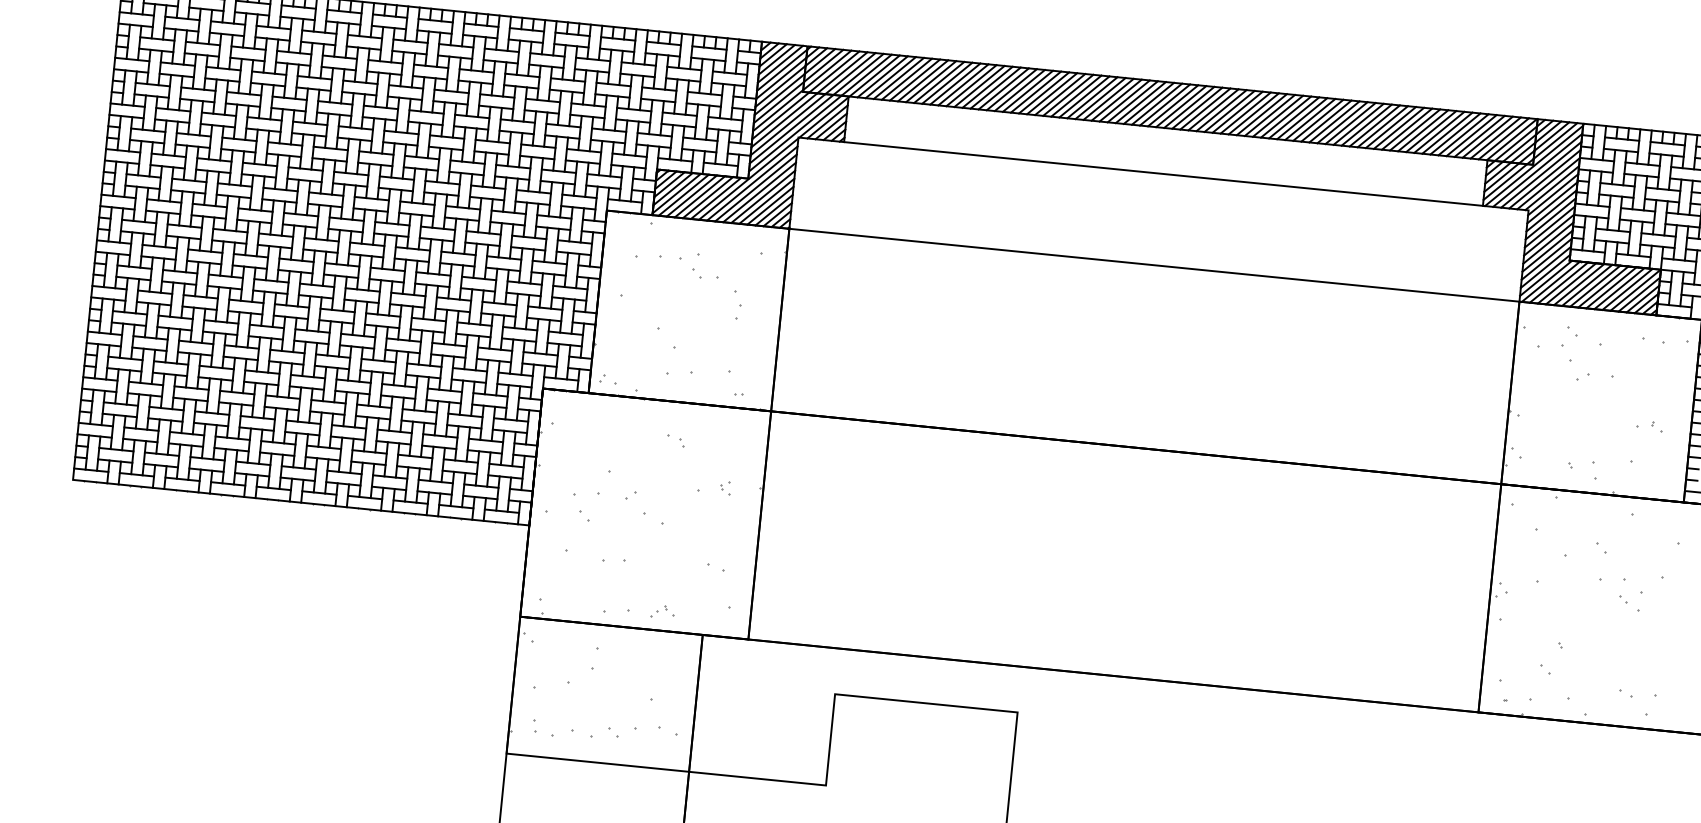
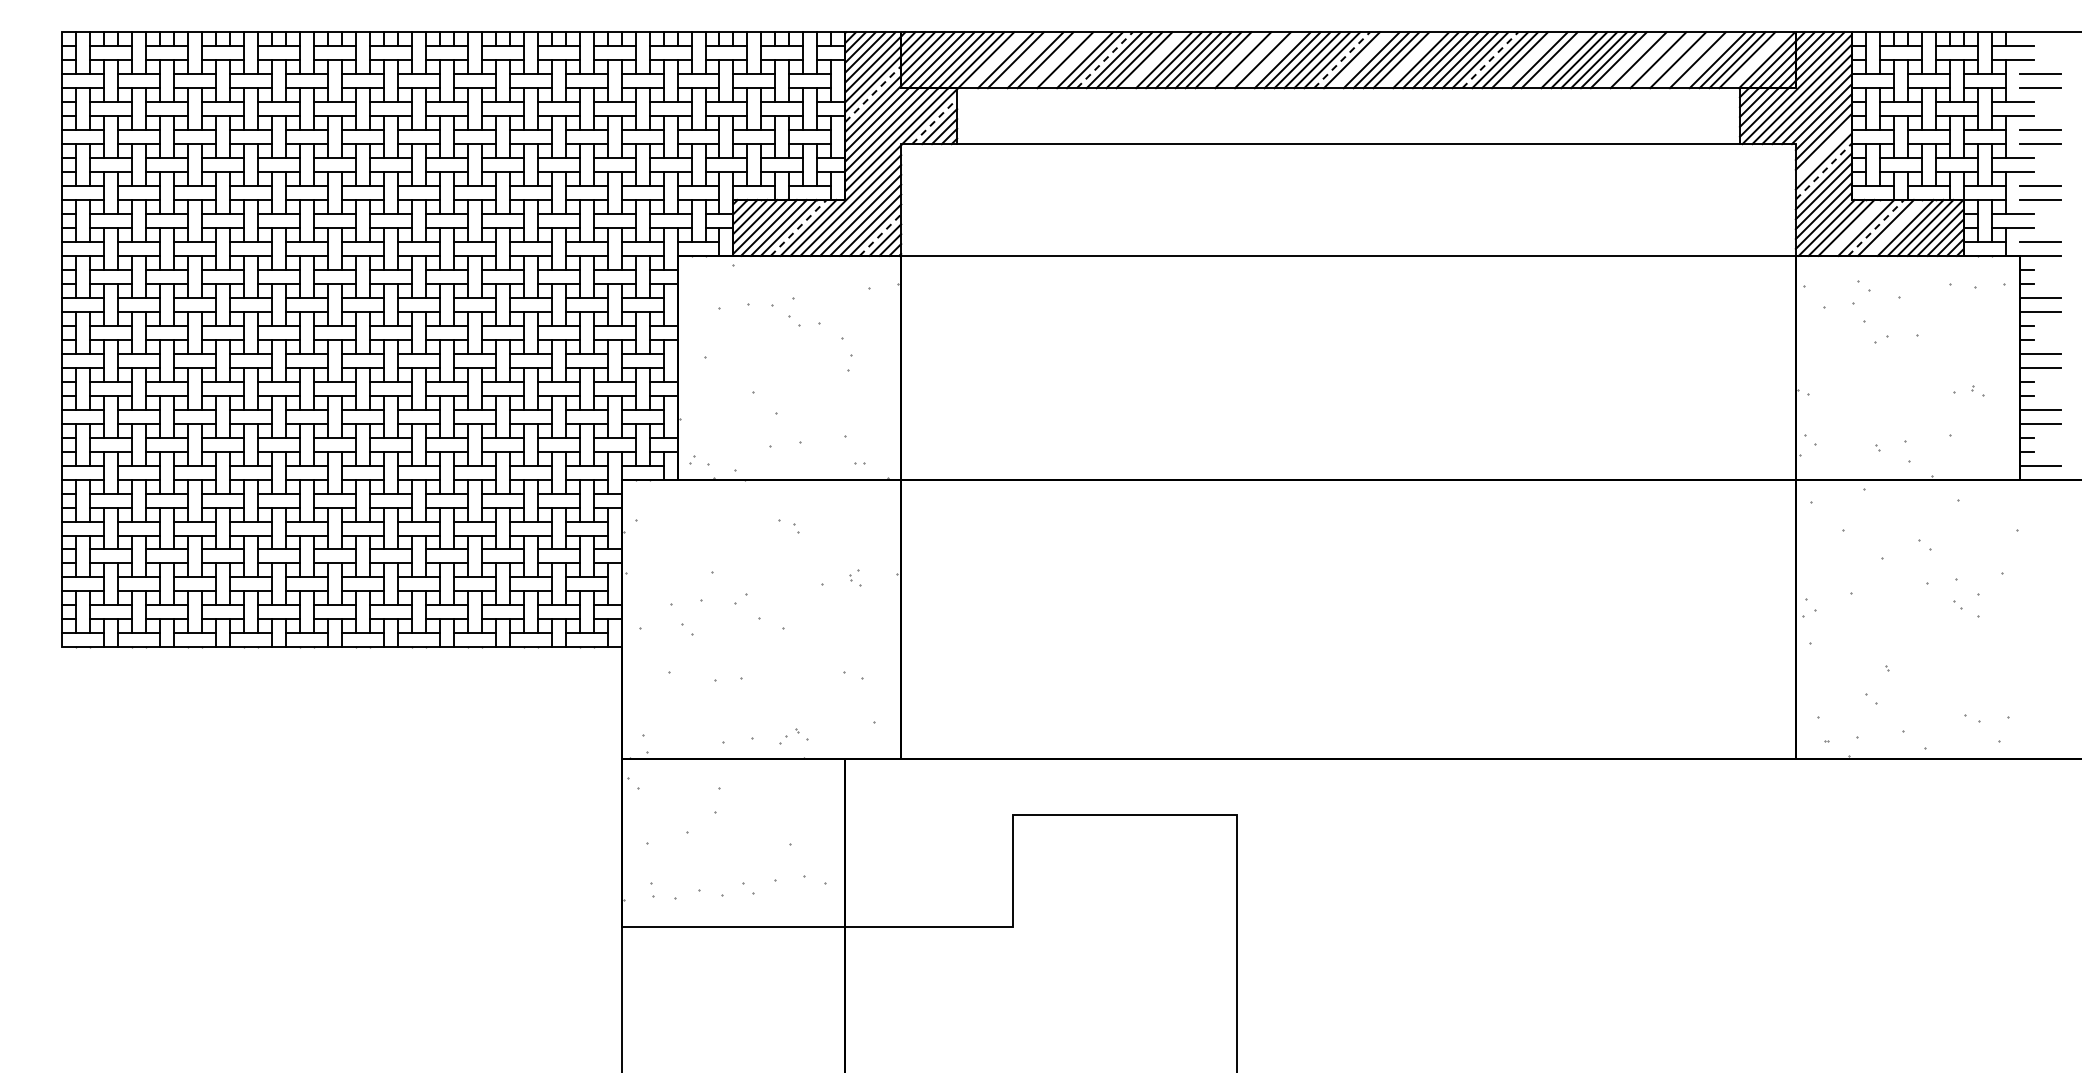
line: (883, 77) -> (996, 60), removed
line: (906, 79) -> (1025, 60), removed
line: (931, 81) -> (1055, 60), removed
line: (947, 83) -> (1075, 60), removed
line: (971, 85) -> (1104, 60), solid -> dashed
line: (1012, 89) -> (1154, 60), removed
line: (779, 94) -> (873, 94), solid -> dashed
line: (1076, 96) -> (1233, 60), removed
line: (1092, 98) -> (1253, 60), removed
line: (1108, 99) -> (1272, 60), removed
line: (1165, 105) -> (1342, 60), solid -> dashed
line: (1180, 106) -> (1361, 60), removed
line: (1221, 110) -> (1411, 60), removed
line: (1286, 117) -> (1490, 60), solid -> dashed
line: (1318, 120) -> (1529, 60), removed
line: (827, 121) -> (934, 121), solid -> dashed
line: (1342, 122) -> (1559, 60), removed
line: (1398, 128) -> (1628, 60), removed
line: (1415, 130) -> (1648, 60), removed
line: (1431, 131) -> (1668, 60), removed
line: (1447, 133) -> (1688, 60), removed
line: (1463, 135) -> (1707, 60), removed
line: (1504, 139) -> (1757, 60), removed
line: (707, 197) -> (798, 227), solid -> dashed
line: (774, 209) -> (880, 234), solid -> dashed
line: (1550, 218) -> (1823, 151), removed
line: (1548, 235) -> (1823, 171), solid -> dashed
line: (1571, 283) -> (1856, 227), removed
line: (1587, 285) -> (1876, 227), solid -> dashed
line: (1603, 286) -> (1895, 227), removed

